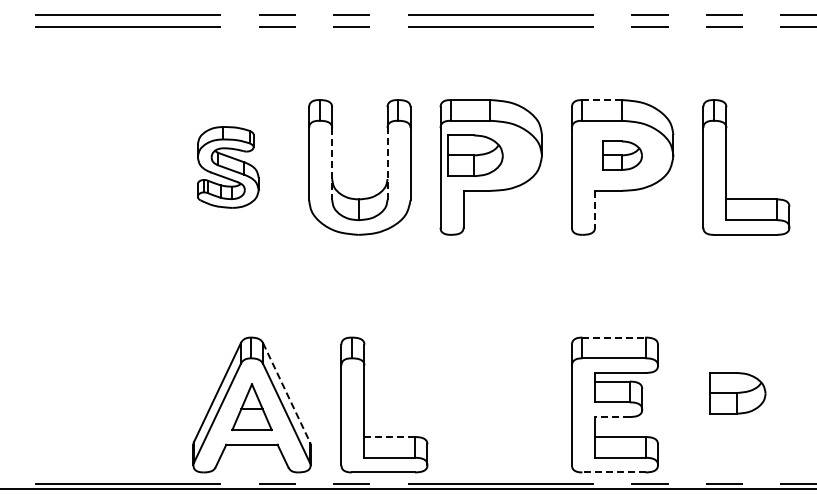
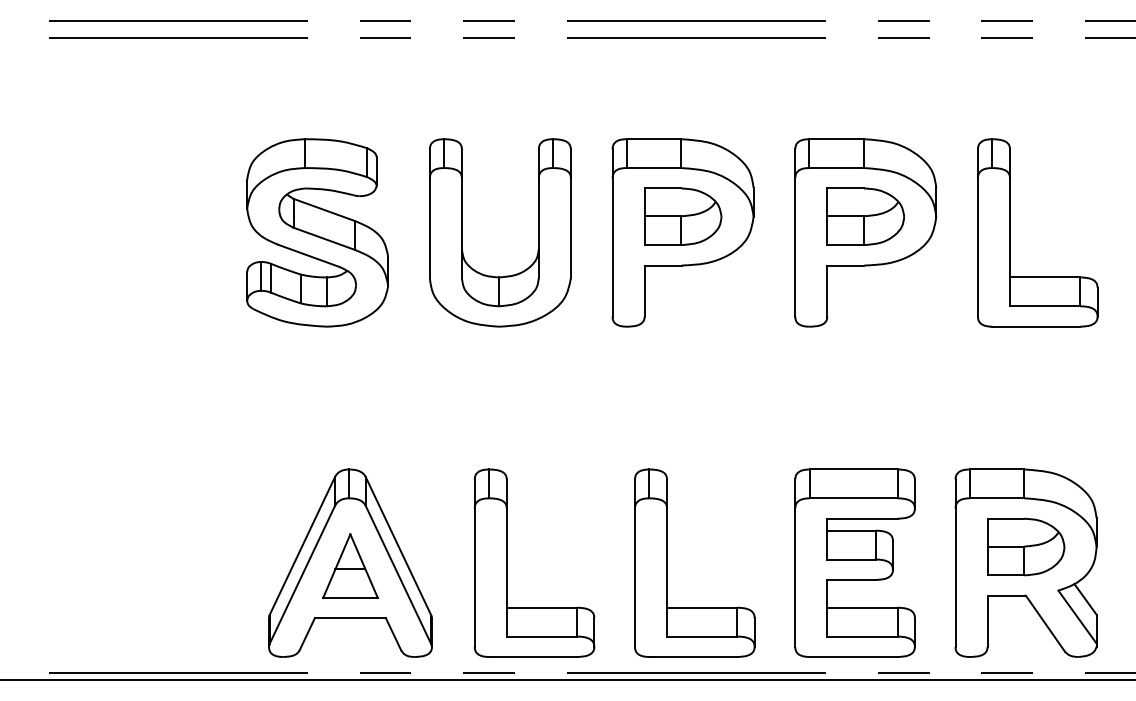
line: (601, 100) -> (836, 139), dashed -> solid
part: (475, 155) -> (683, 216), moved
part: (622, 155) -> (865, 216), size x1.43
line: (332, 163) -> (462, 227), dashed -> solid
line: (387, 163) -> (538, 227), dashed -> solid
part: (227, 167) -> (316, 233), size x1.67
line: (595, 209) -> (827, 291), dashed -> solid
line: (613, 337) -> (853, 469), dashed -> solid
line: (286, 392) -> (398, 545), dashed -> solid
part: (480, 404) -> (668, 562), added
part: (737, 404) -> (1025, 562), added
line: (611, 417) -> (850, 580), dashed -> solid
line: (390, 437) -> (542, 608), dashed -> solid
line: (613, 472) -> (853, 657), dashed -> solid

